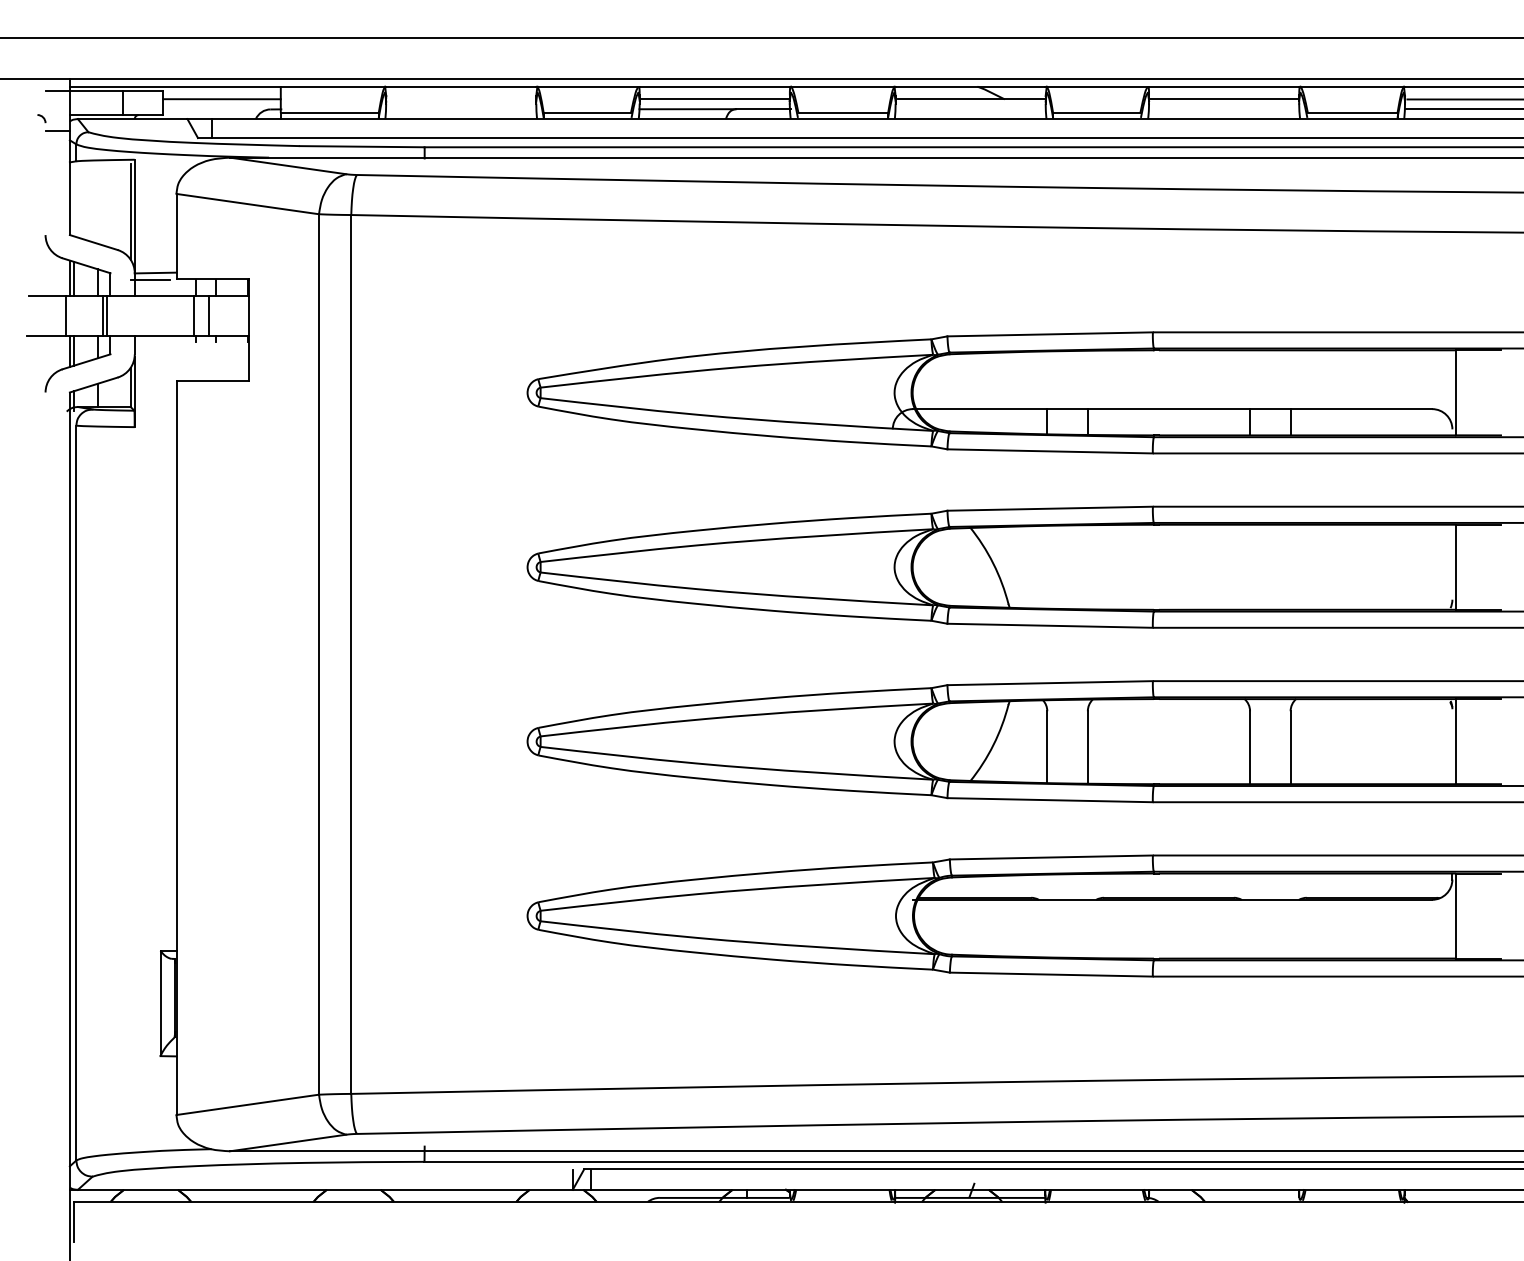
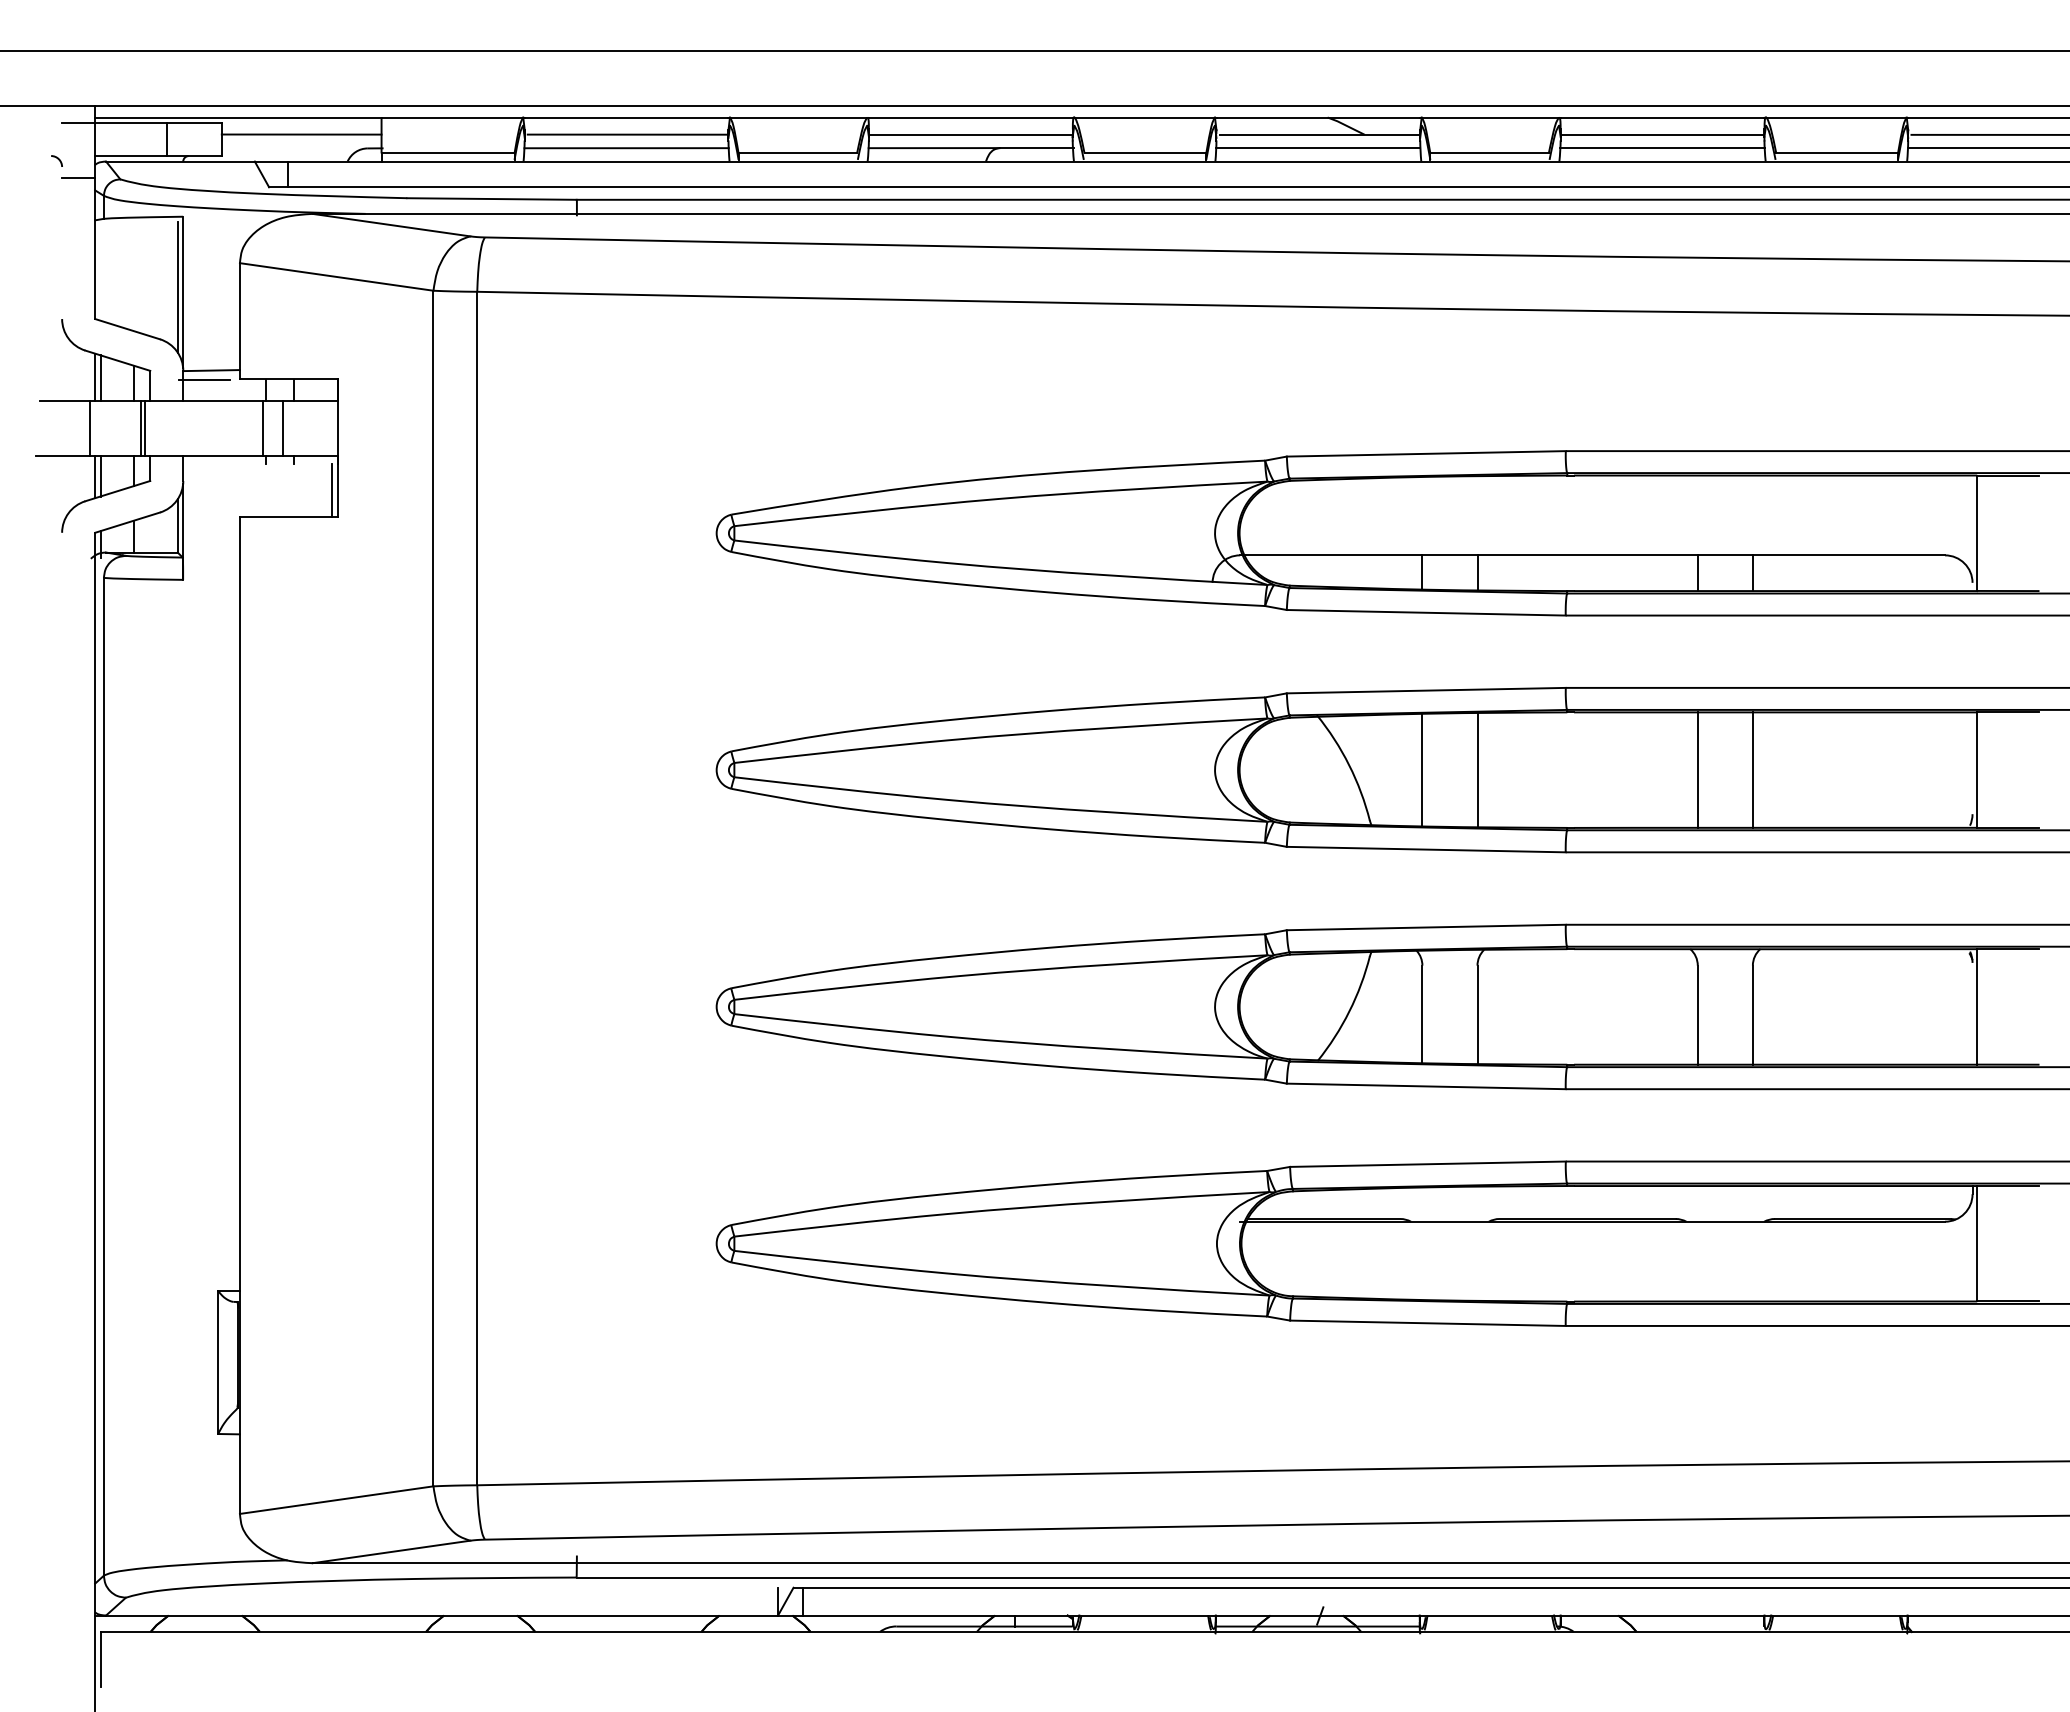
line: (461, 99) -> (627, 134), added
line: (461, 109) -> (626, 148), added
line: (970, 109) -> (1318, 148), added
line: (1224, 109) -> (1662, 148), added
line: (243, 361) -> (331, 490), added
line: (1047, 566) -> (1422, 769), added
line: (1249, 566) -> (1697, 769), added
line: (1290, 566) -> (1752, 769), added
line: (1087, 567) -> (1477, 770), added

